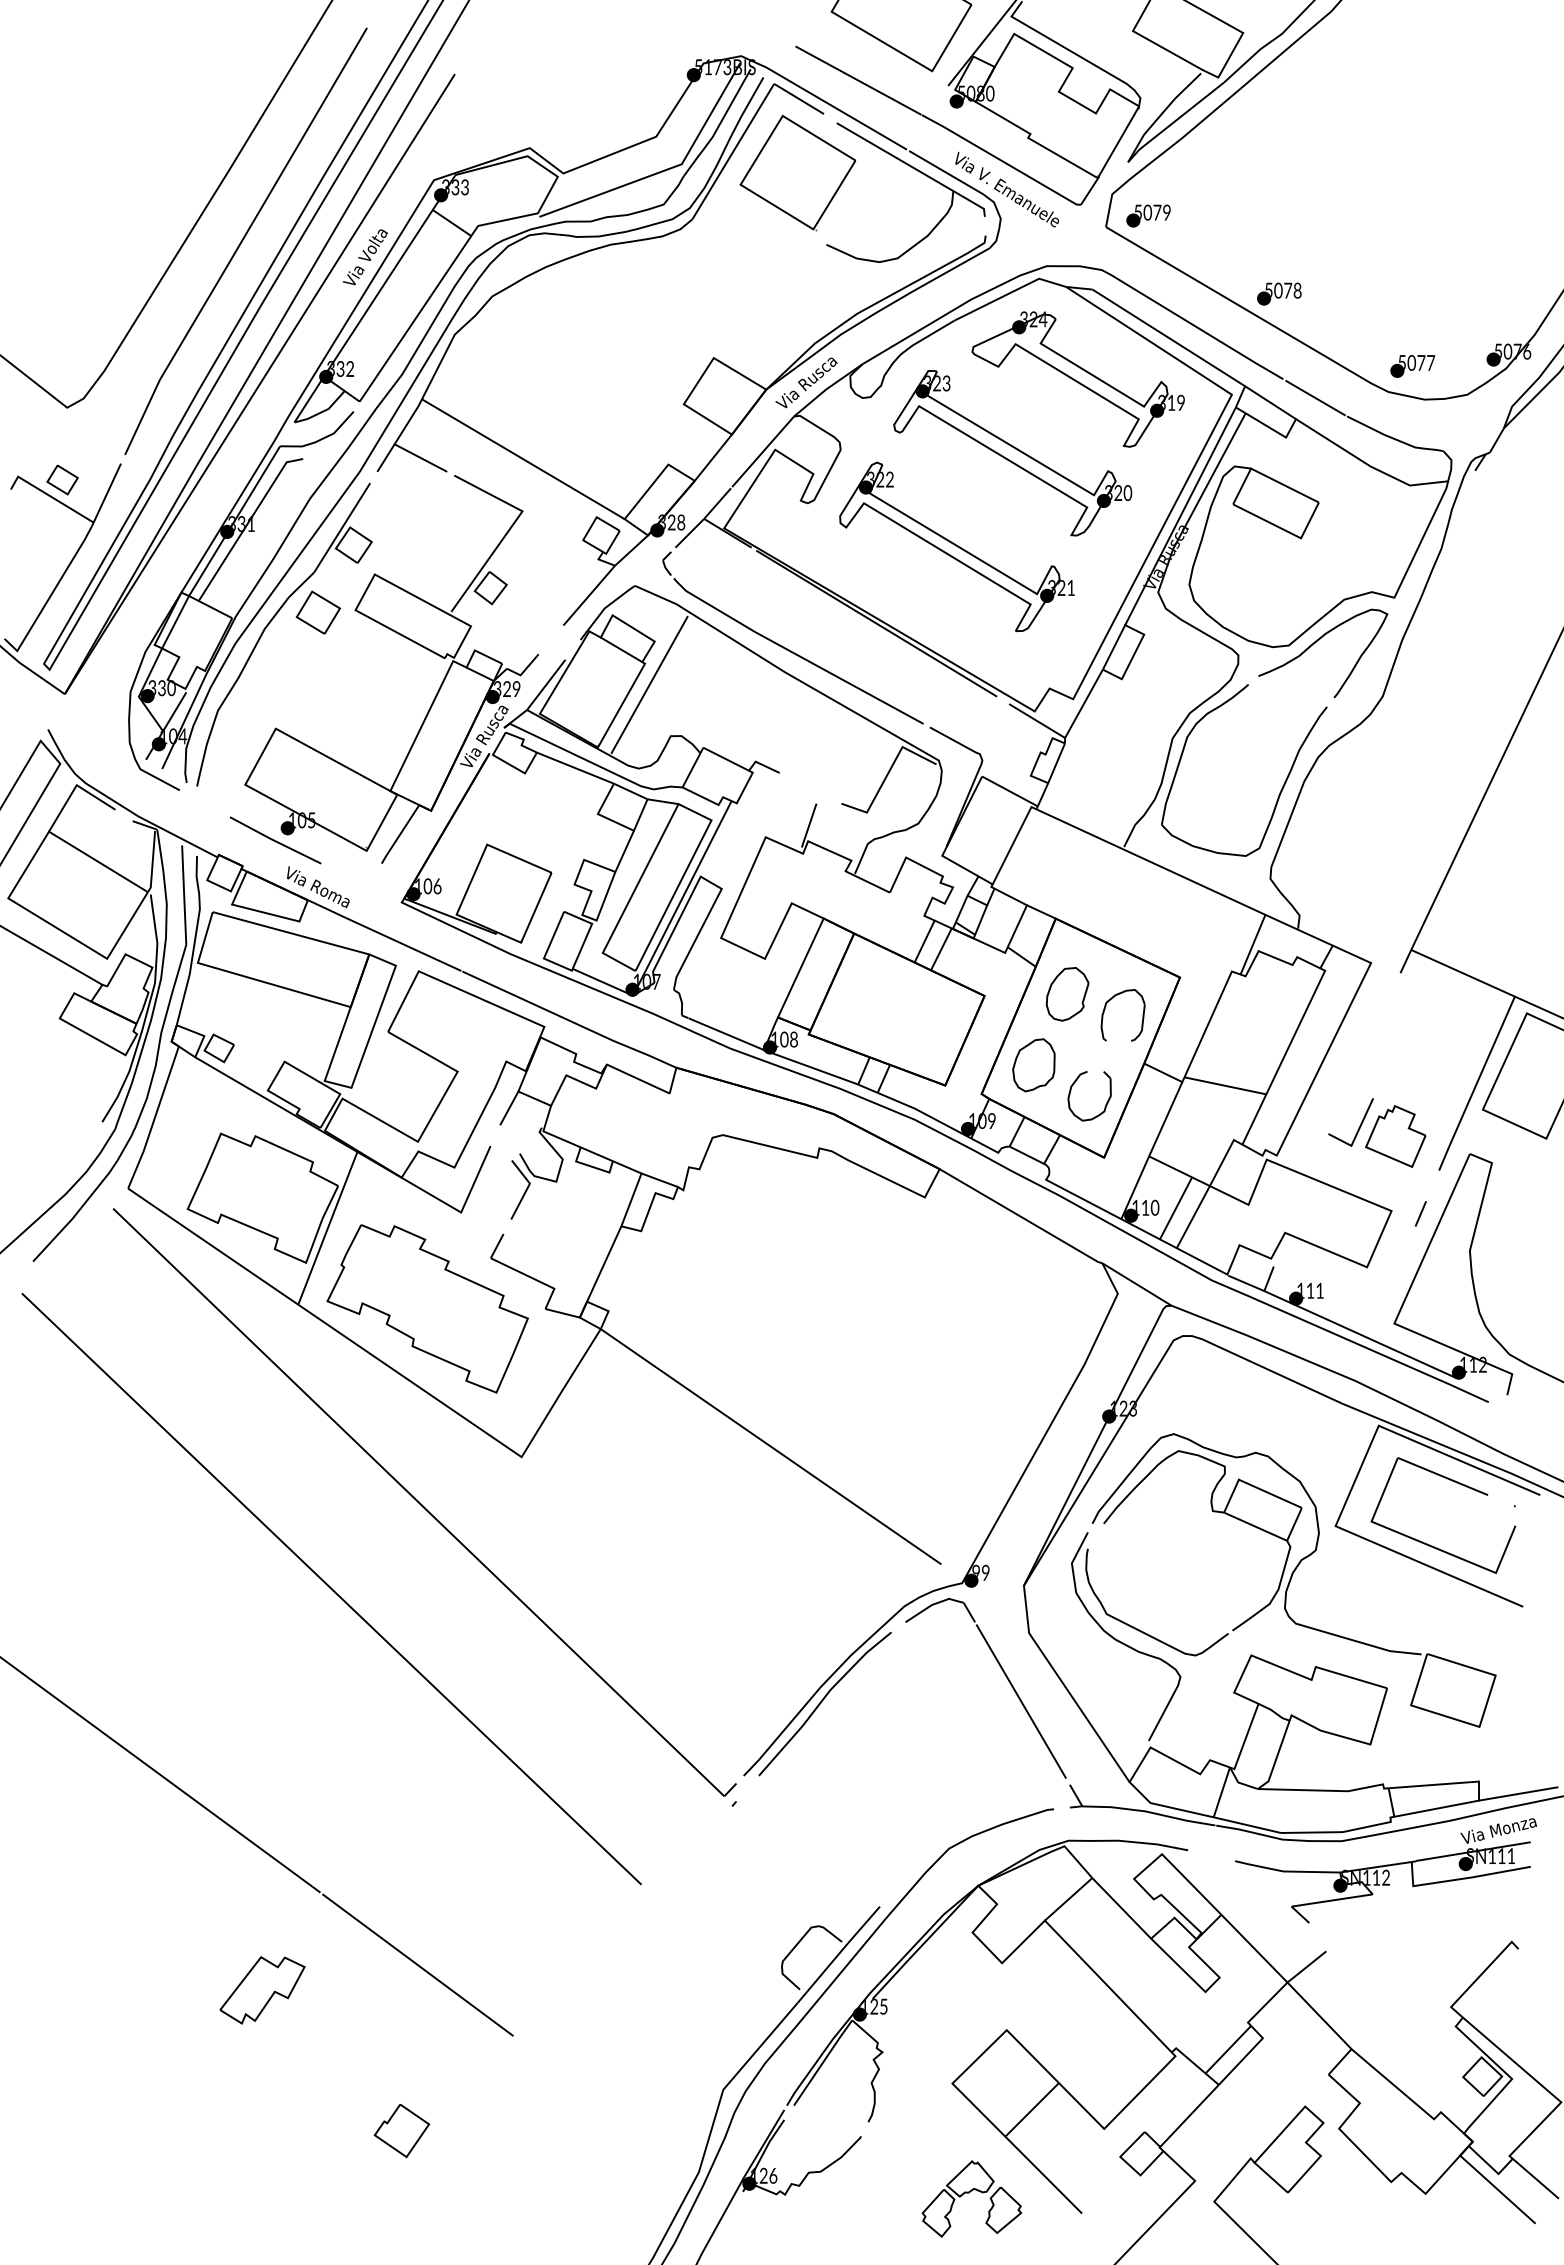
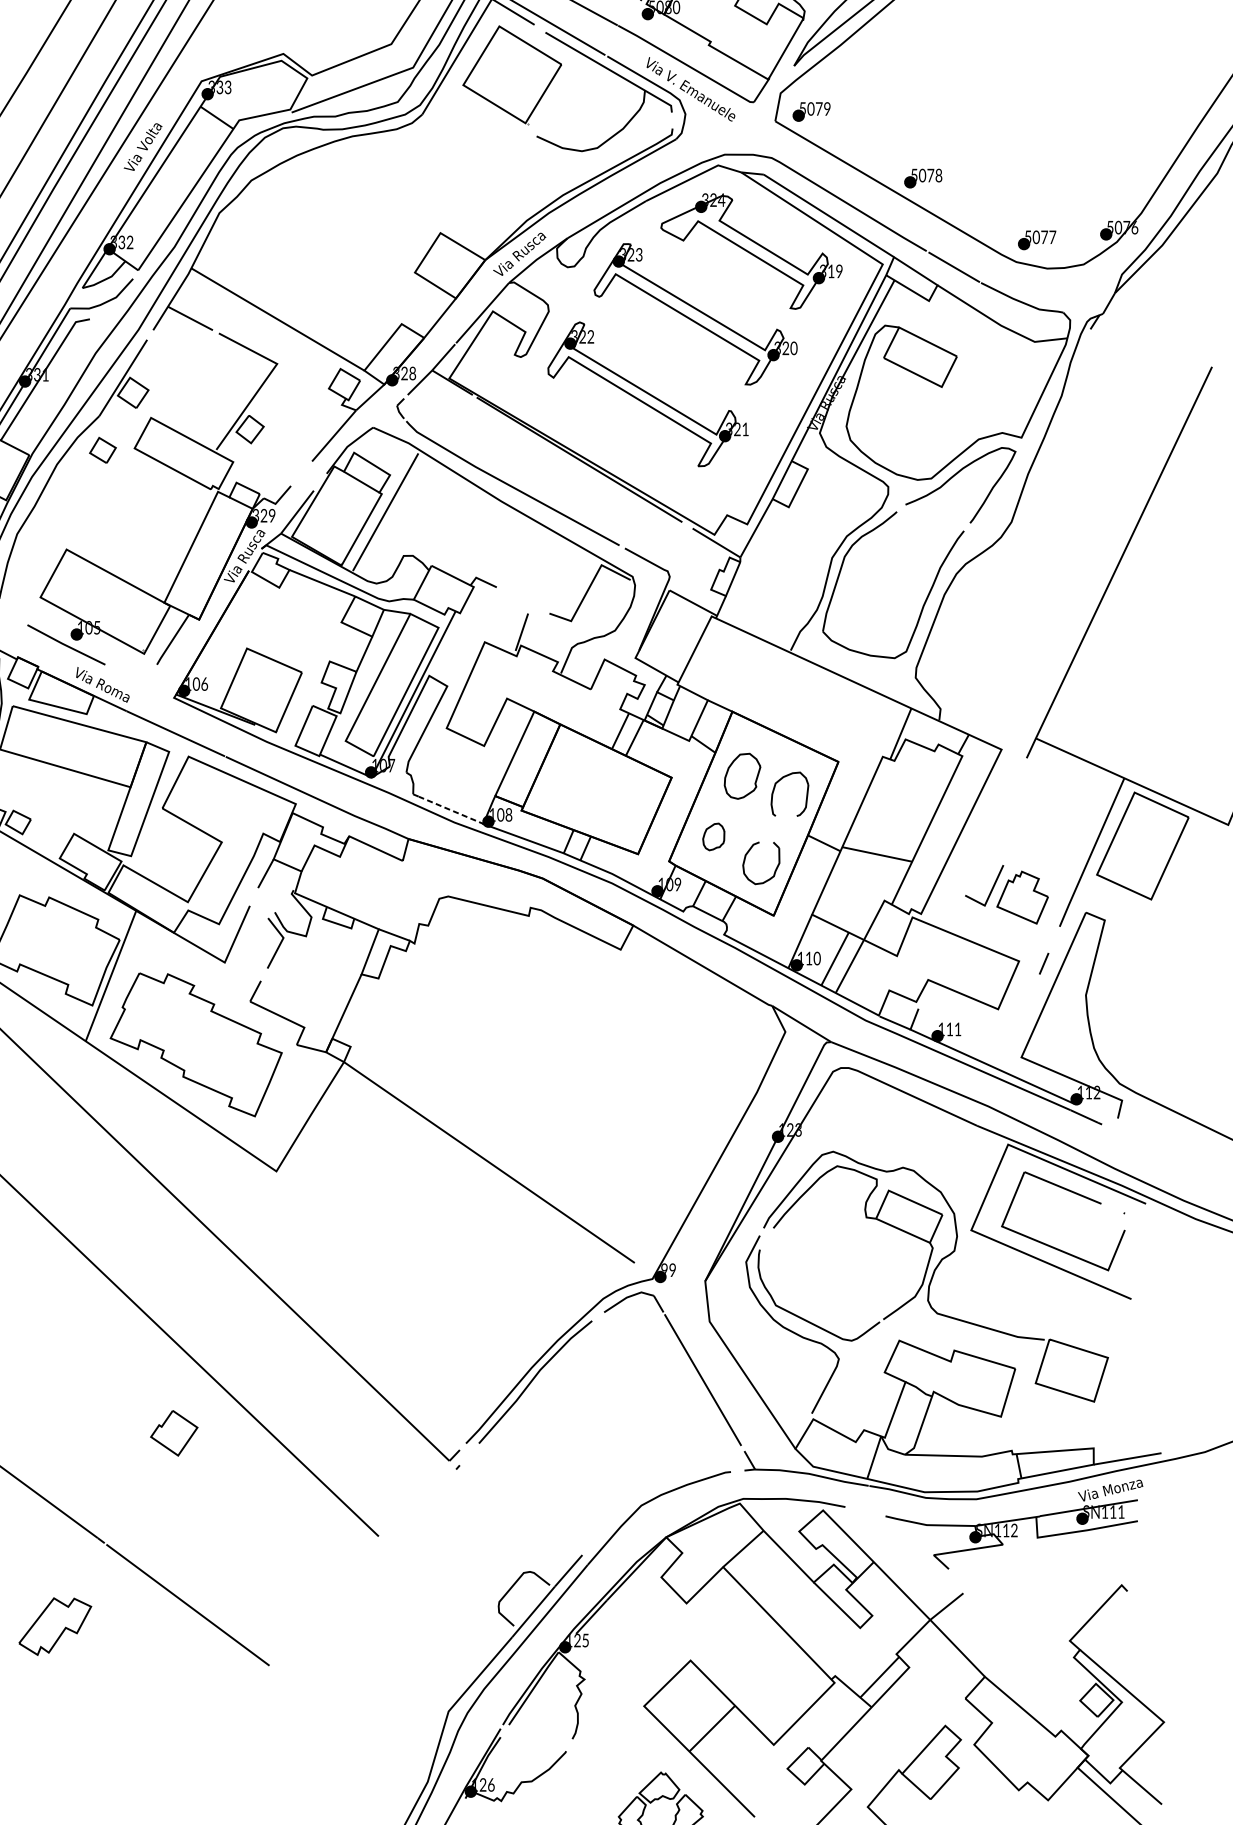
part: (318, 612) -> (103, 450), size x0.7
line: (727, 1034) -> (452, 810), solid -> dashed
part: (1033, 1065) -> (713, 837), size x0.6
part: (401, 2131) -> (173, 1433), moved

